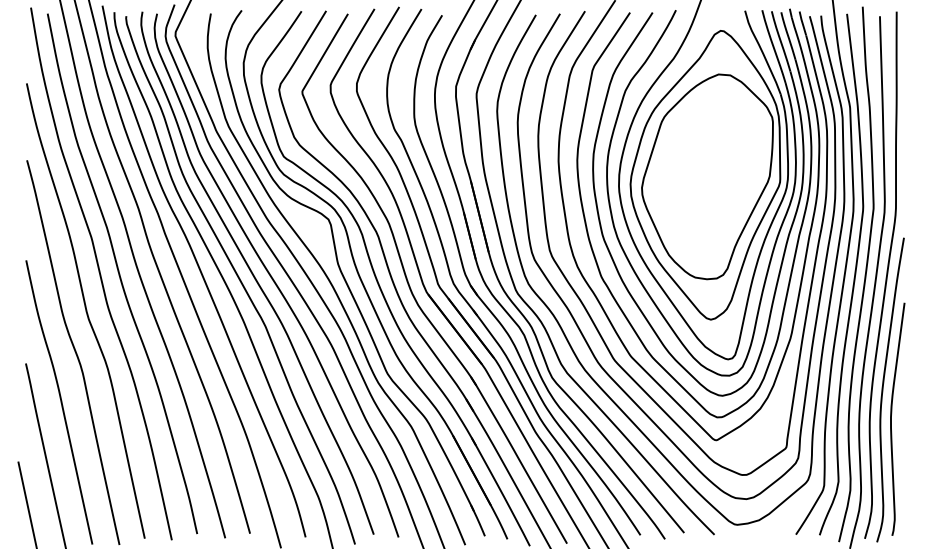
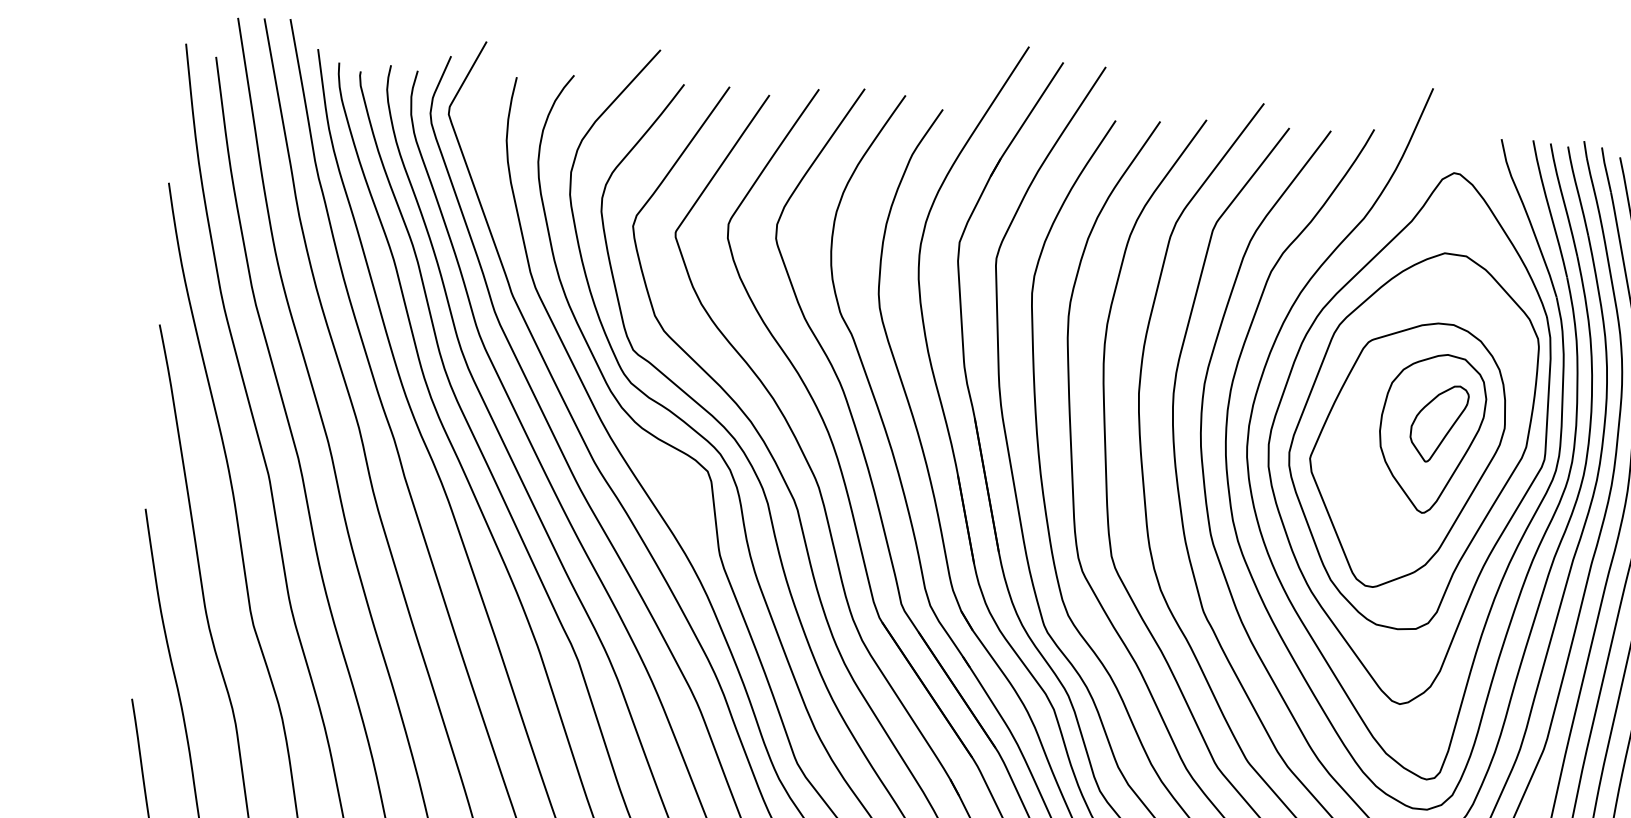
part: (705, 184) -> (1406, 454), added

